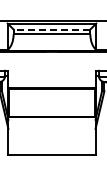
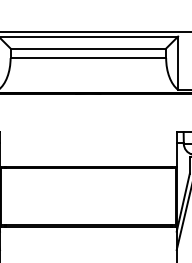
line: (51, 29) -> (87, 48), dashed -> solid

